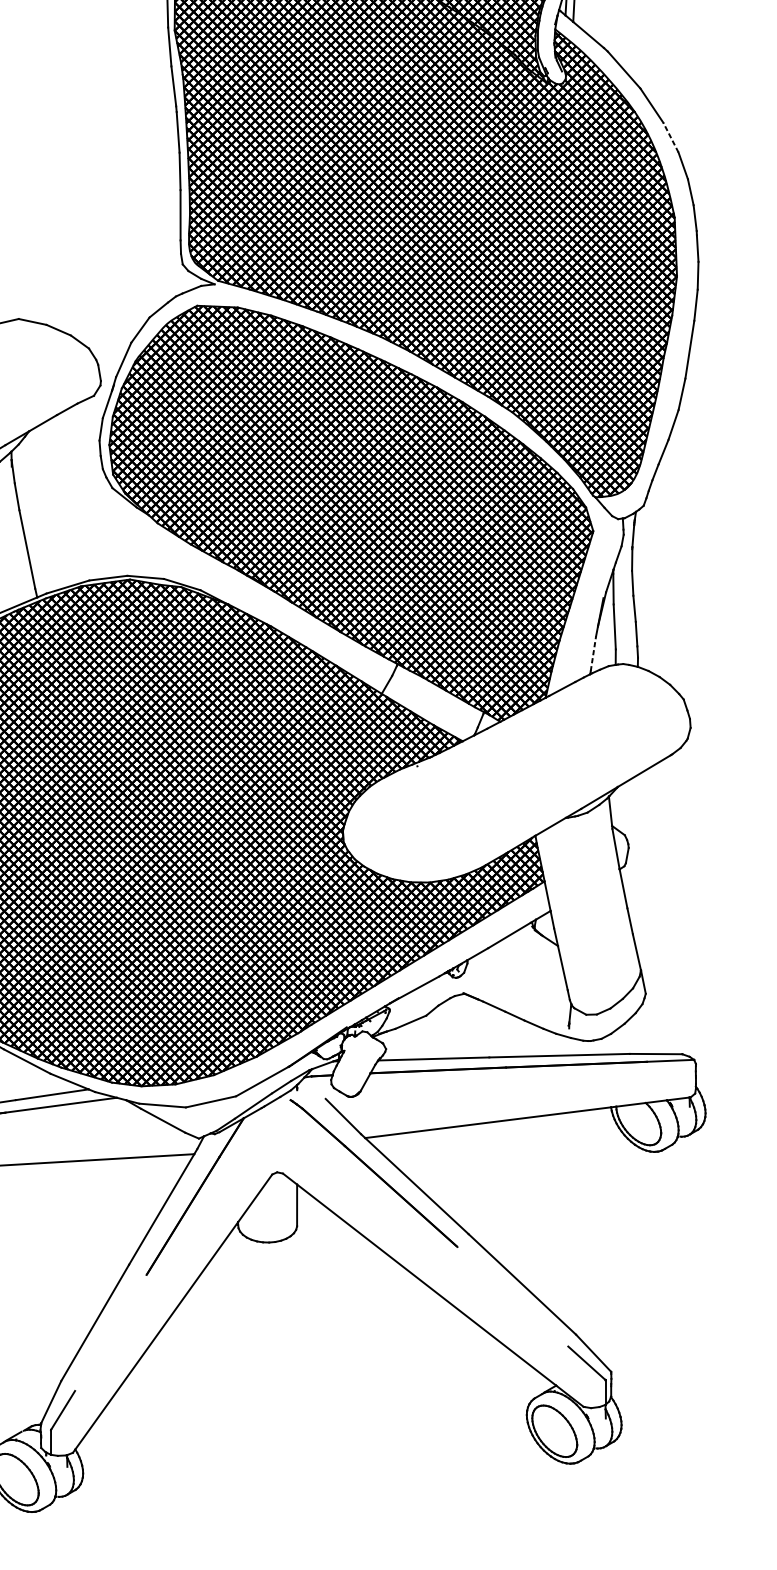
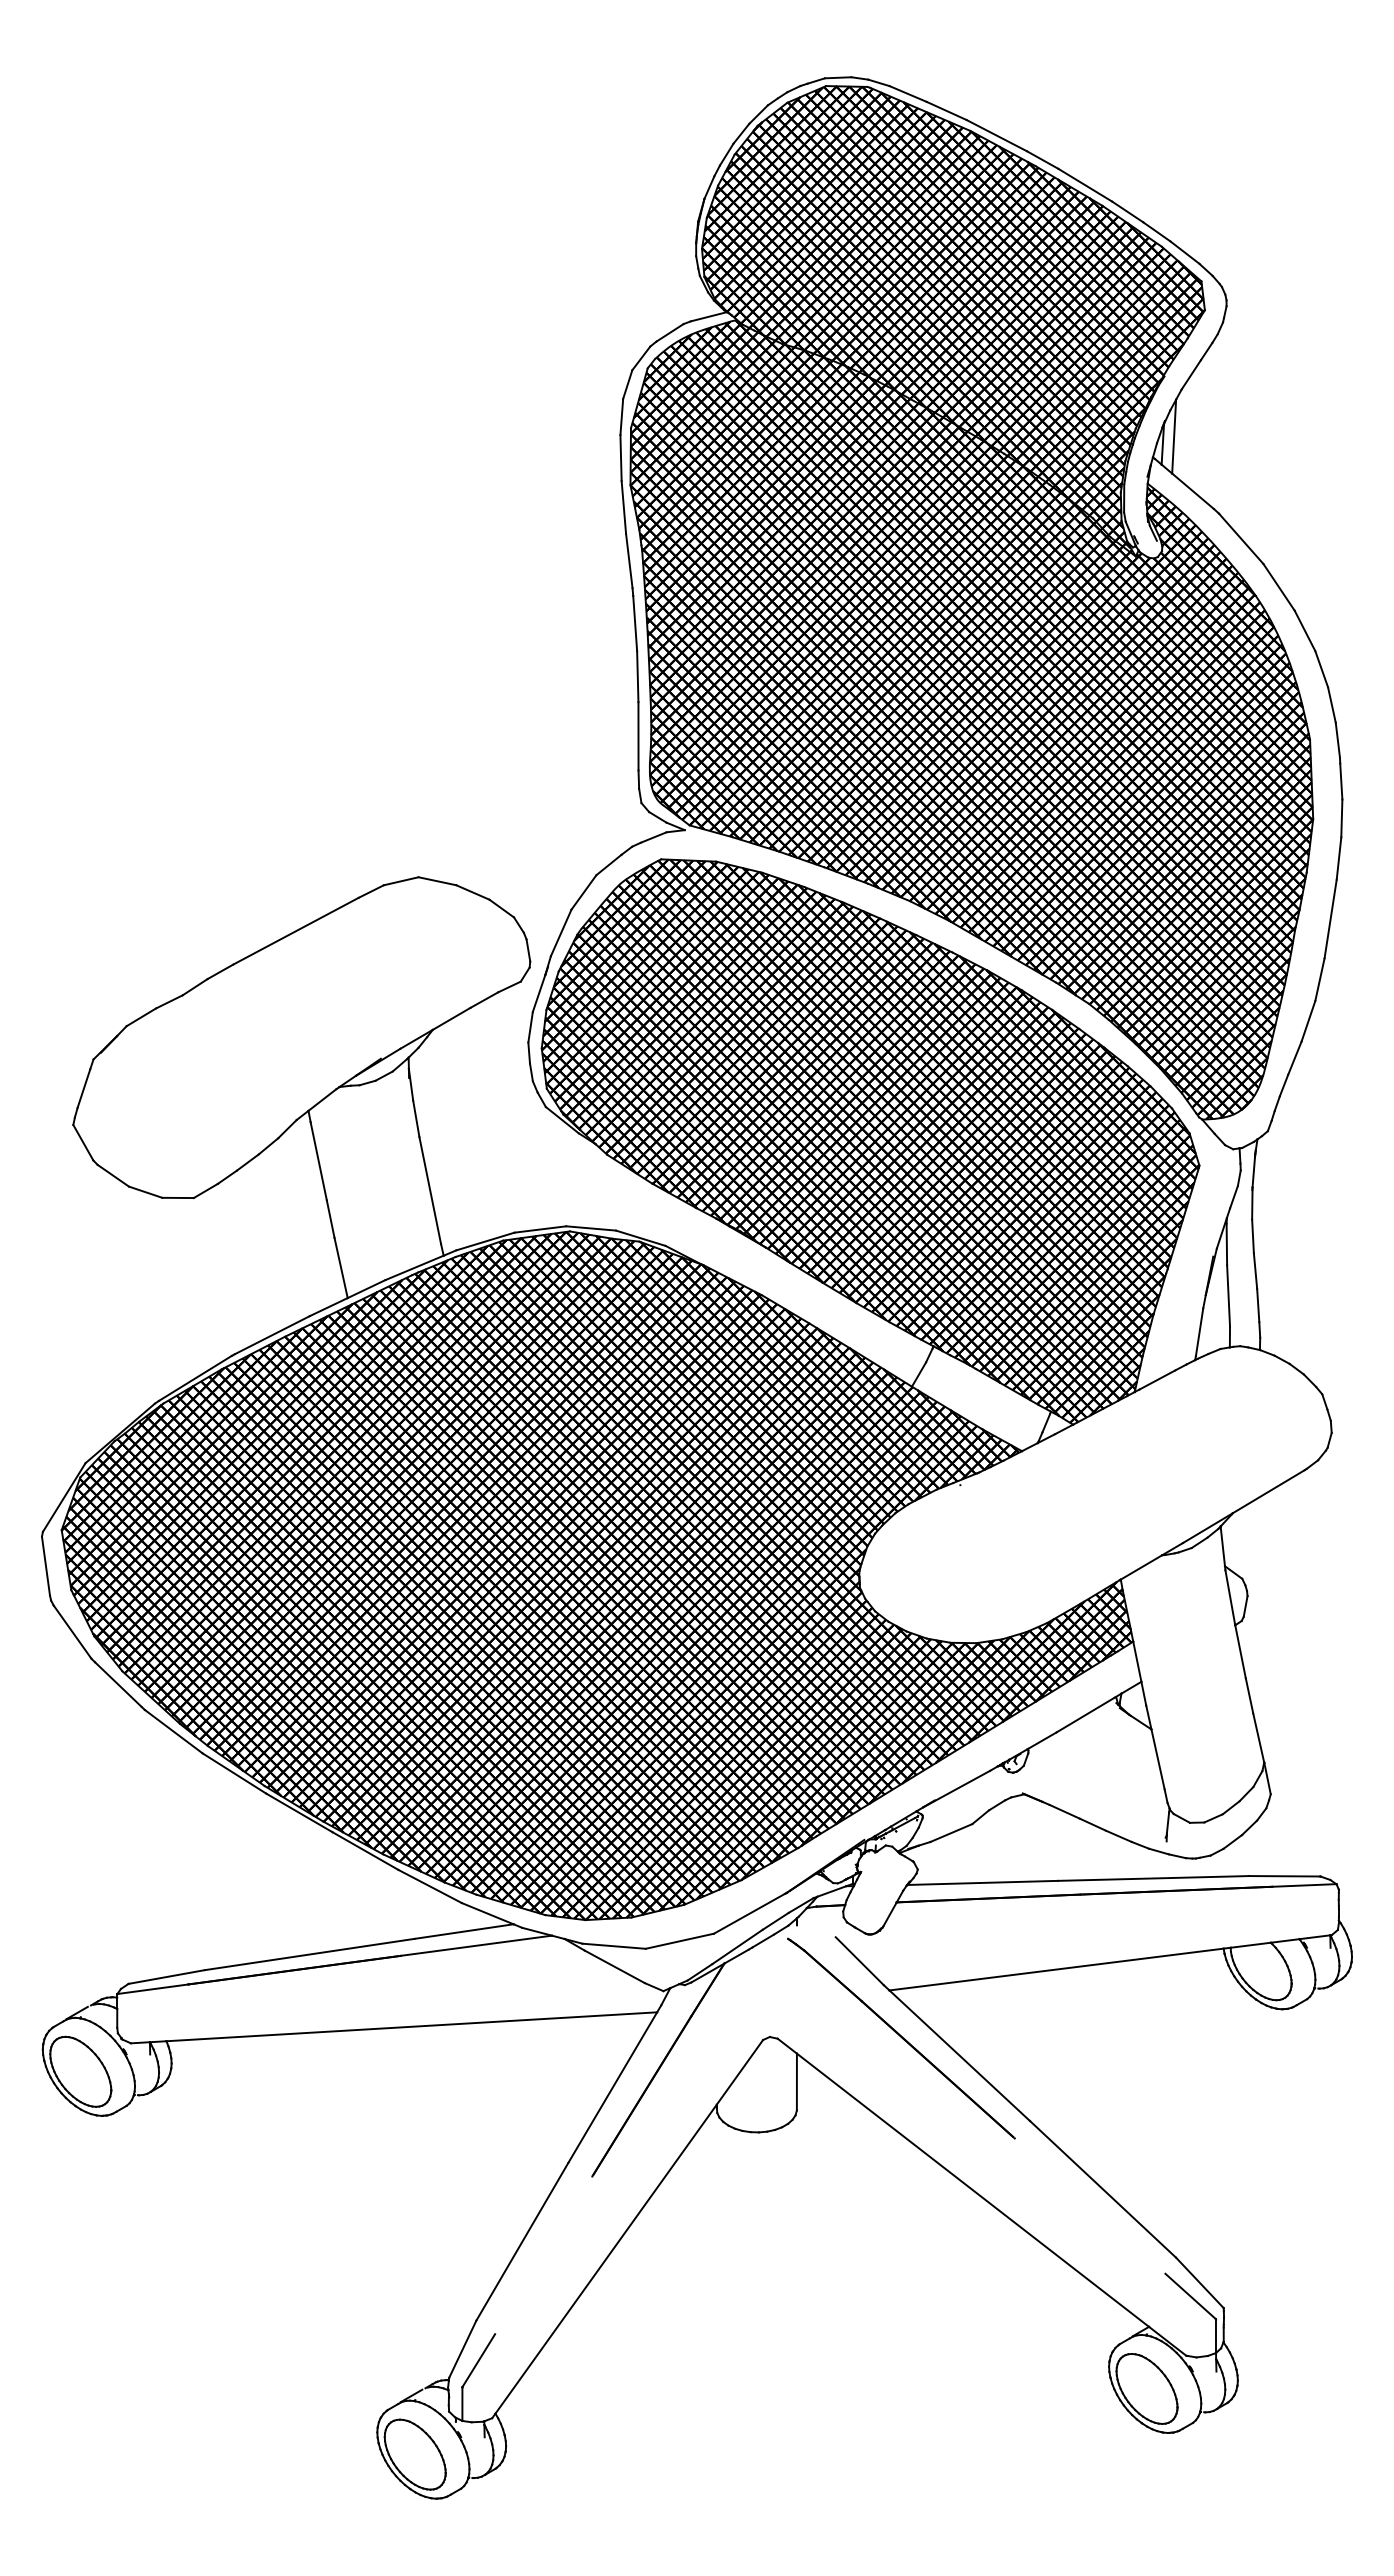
line: (670, 137) -> (1304, 630), dashed -> solid
line: (593, 653) -> (1199, 1331), dashed -> solid

